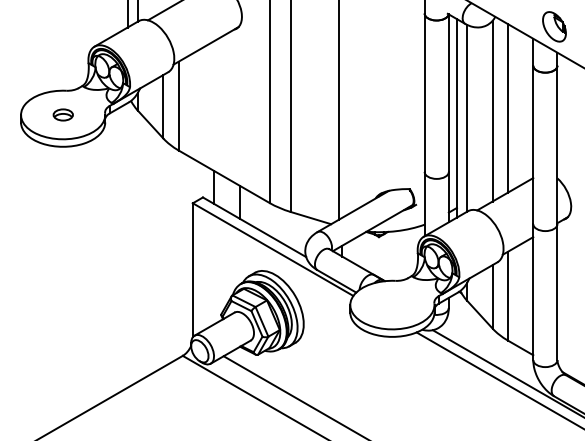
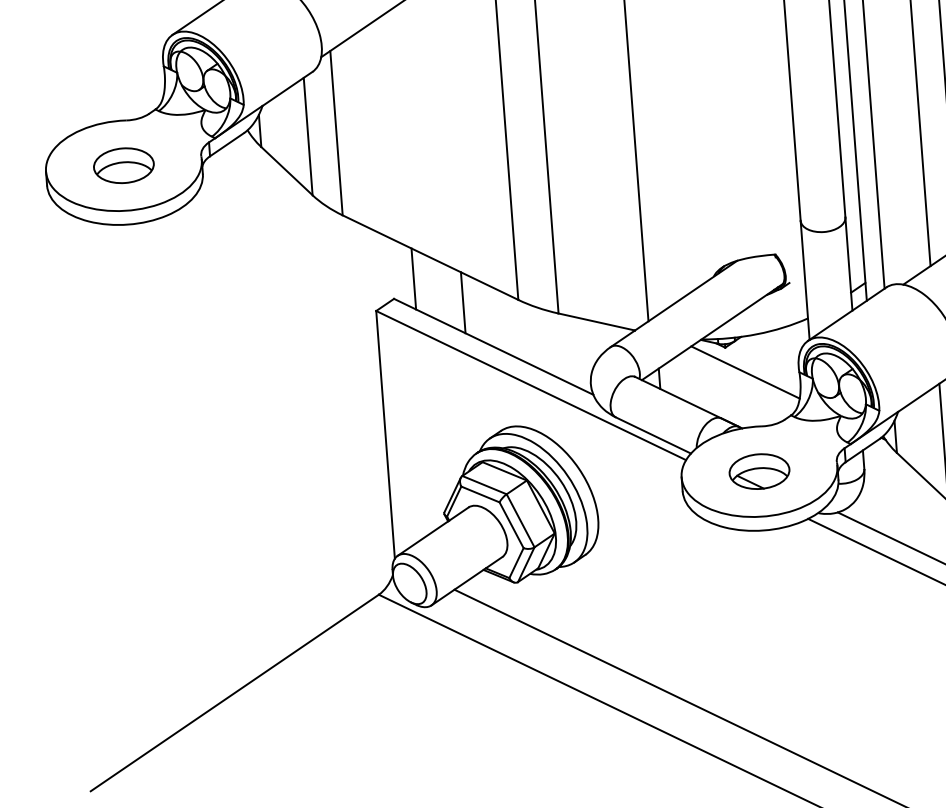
part: (63, 114) -> (124, 164), size x1.67
line: (388, 251) -> (744, 373), added
part: (392, 304) -> (759, 470), added

